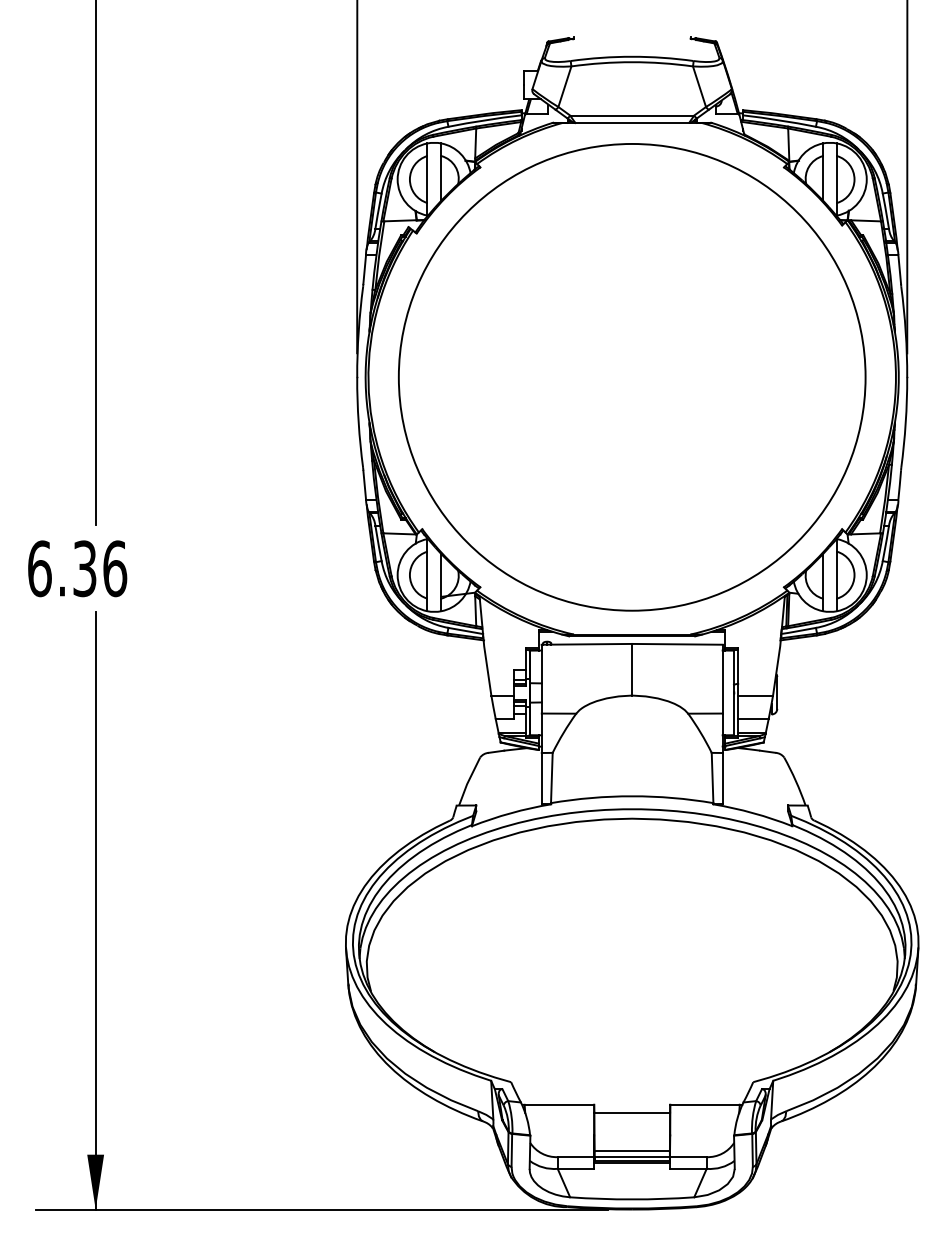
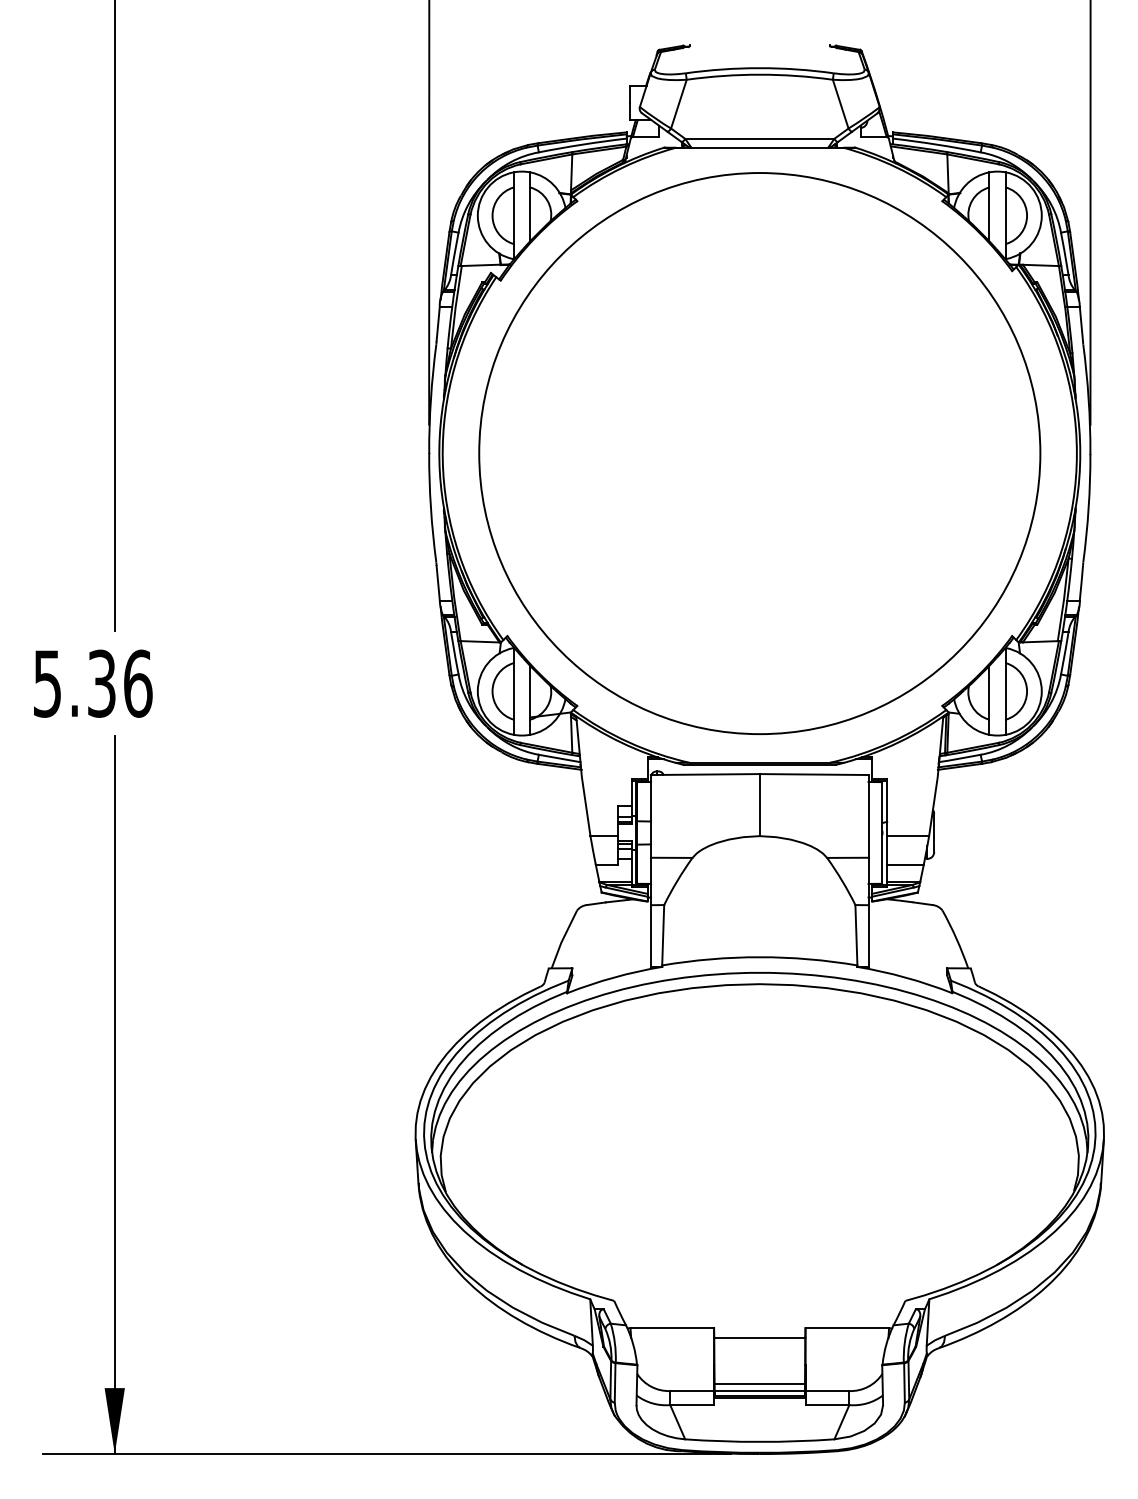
text: (39, 568) -> (47, 683), 6.36 -> 5.36

